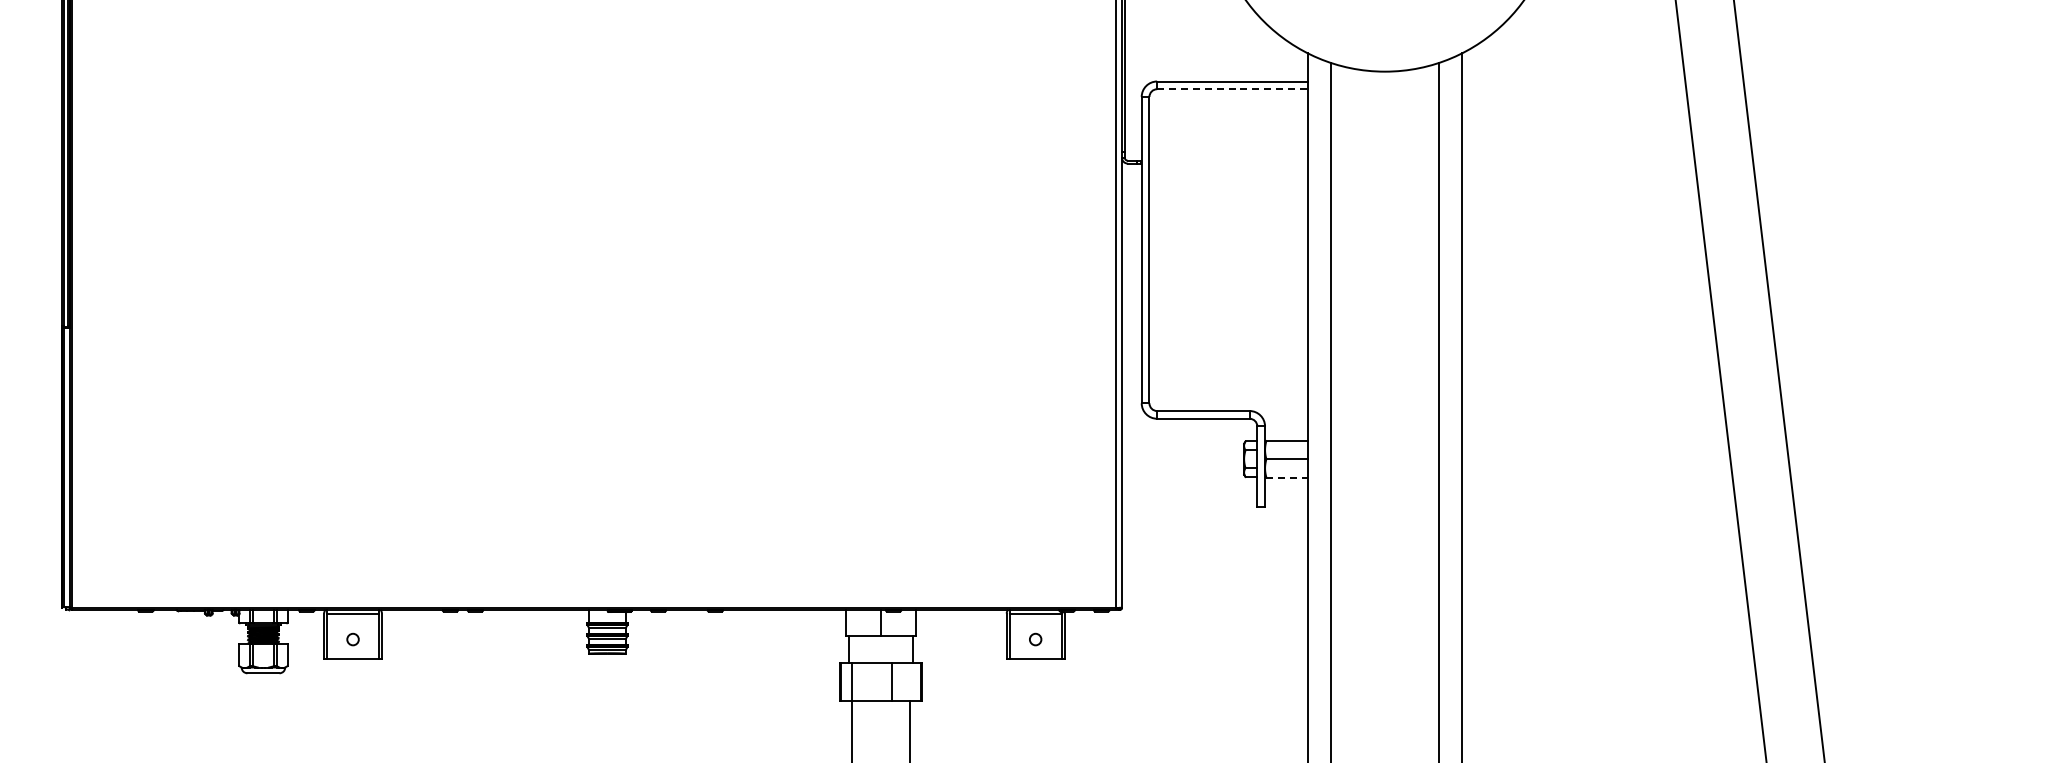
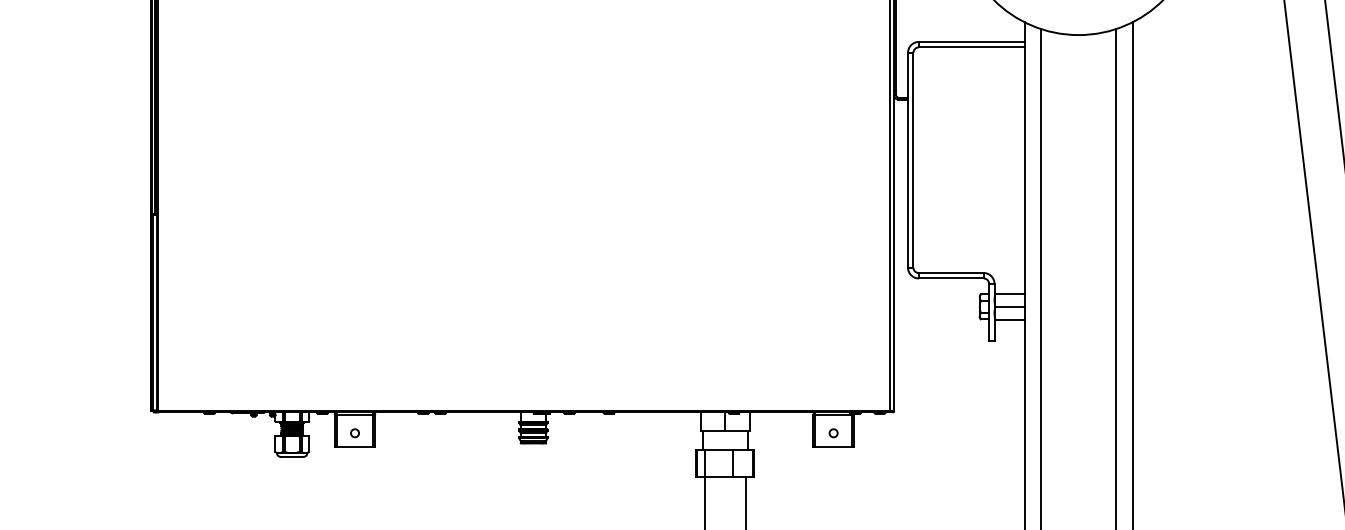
line: (1233, 89) -> (972, 47), dashed -> solid
line: (1287, 477) -> (1010, 319), dashed -> solid

